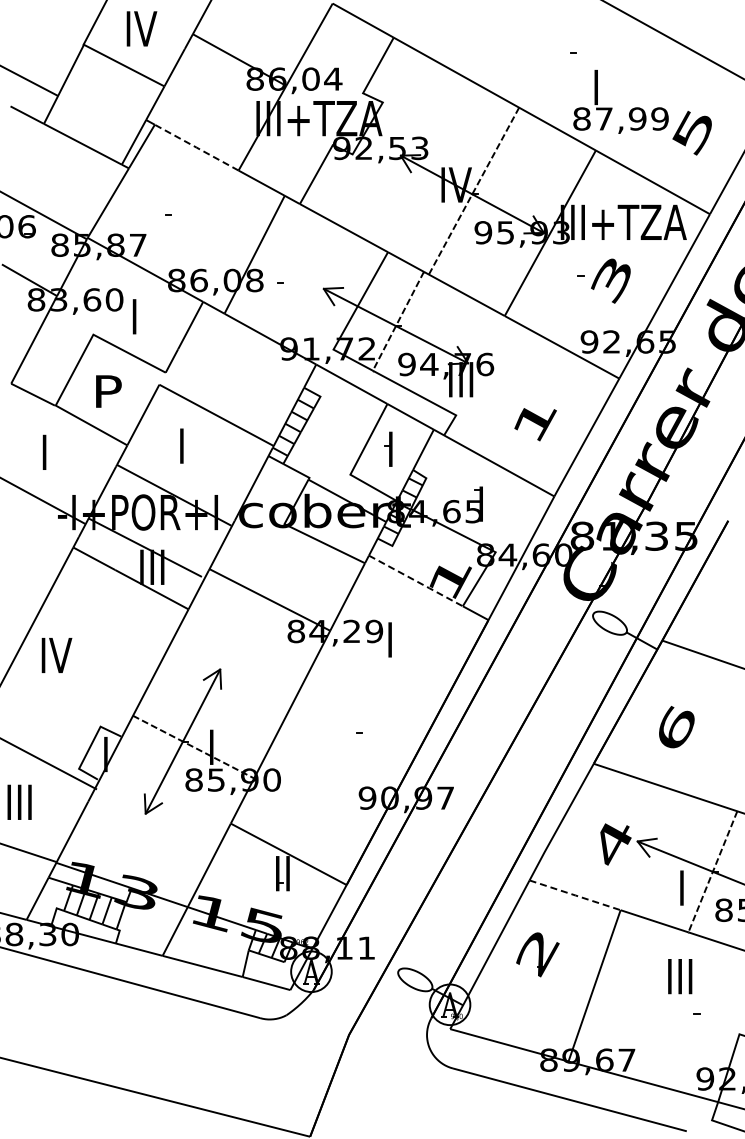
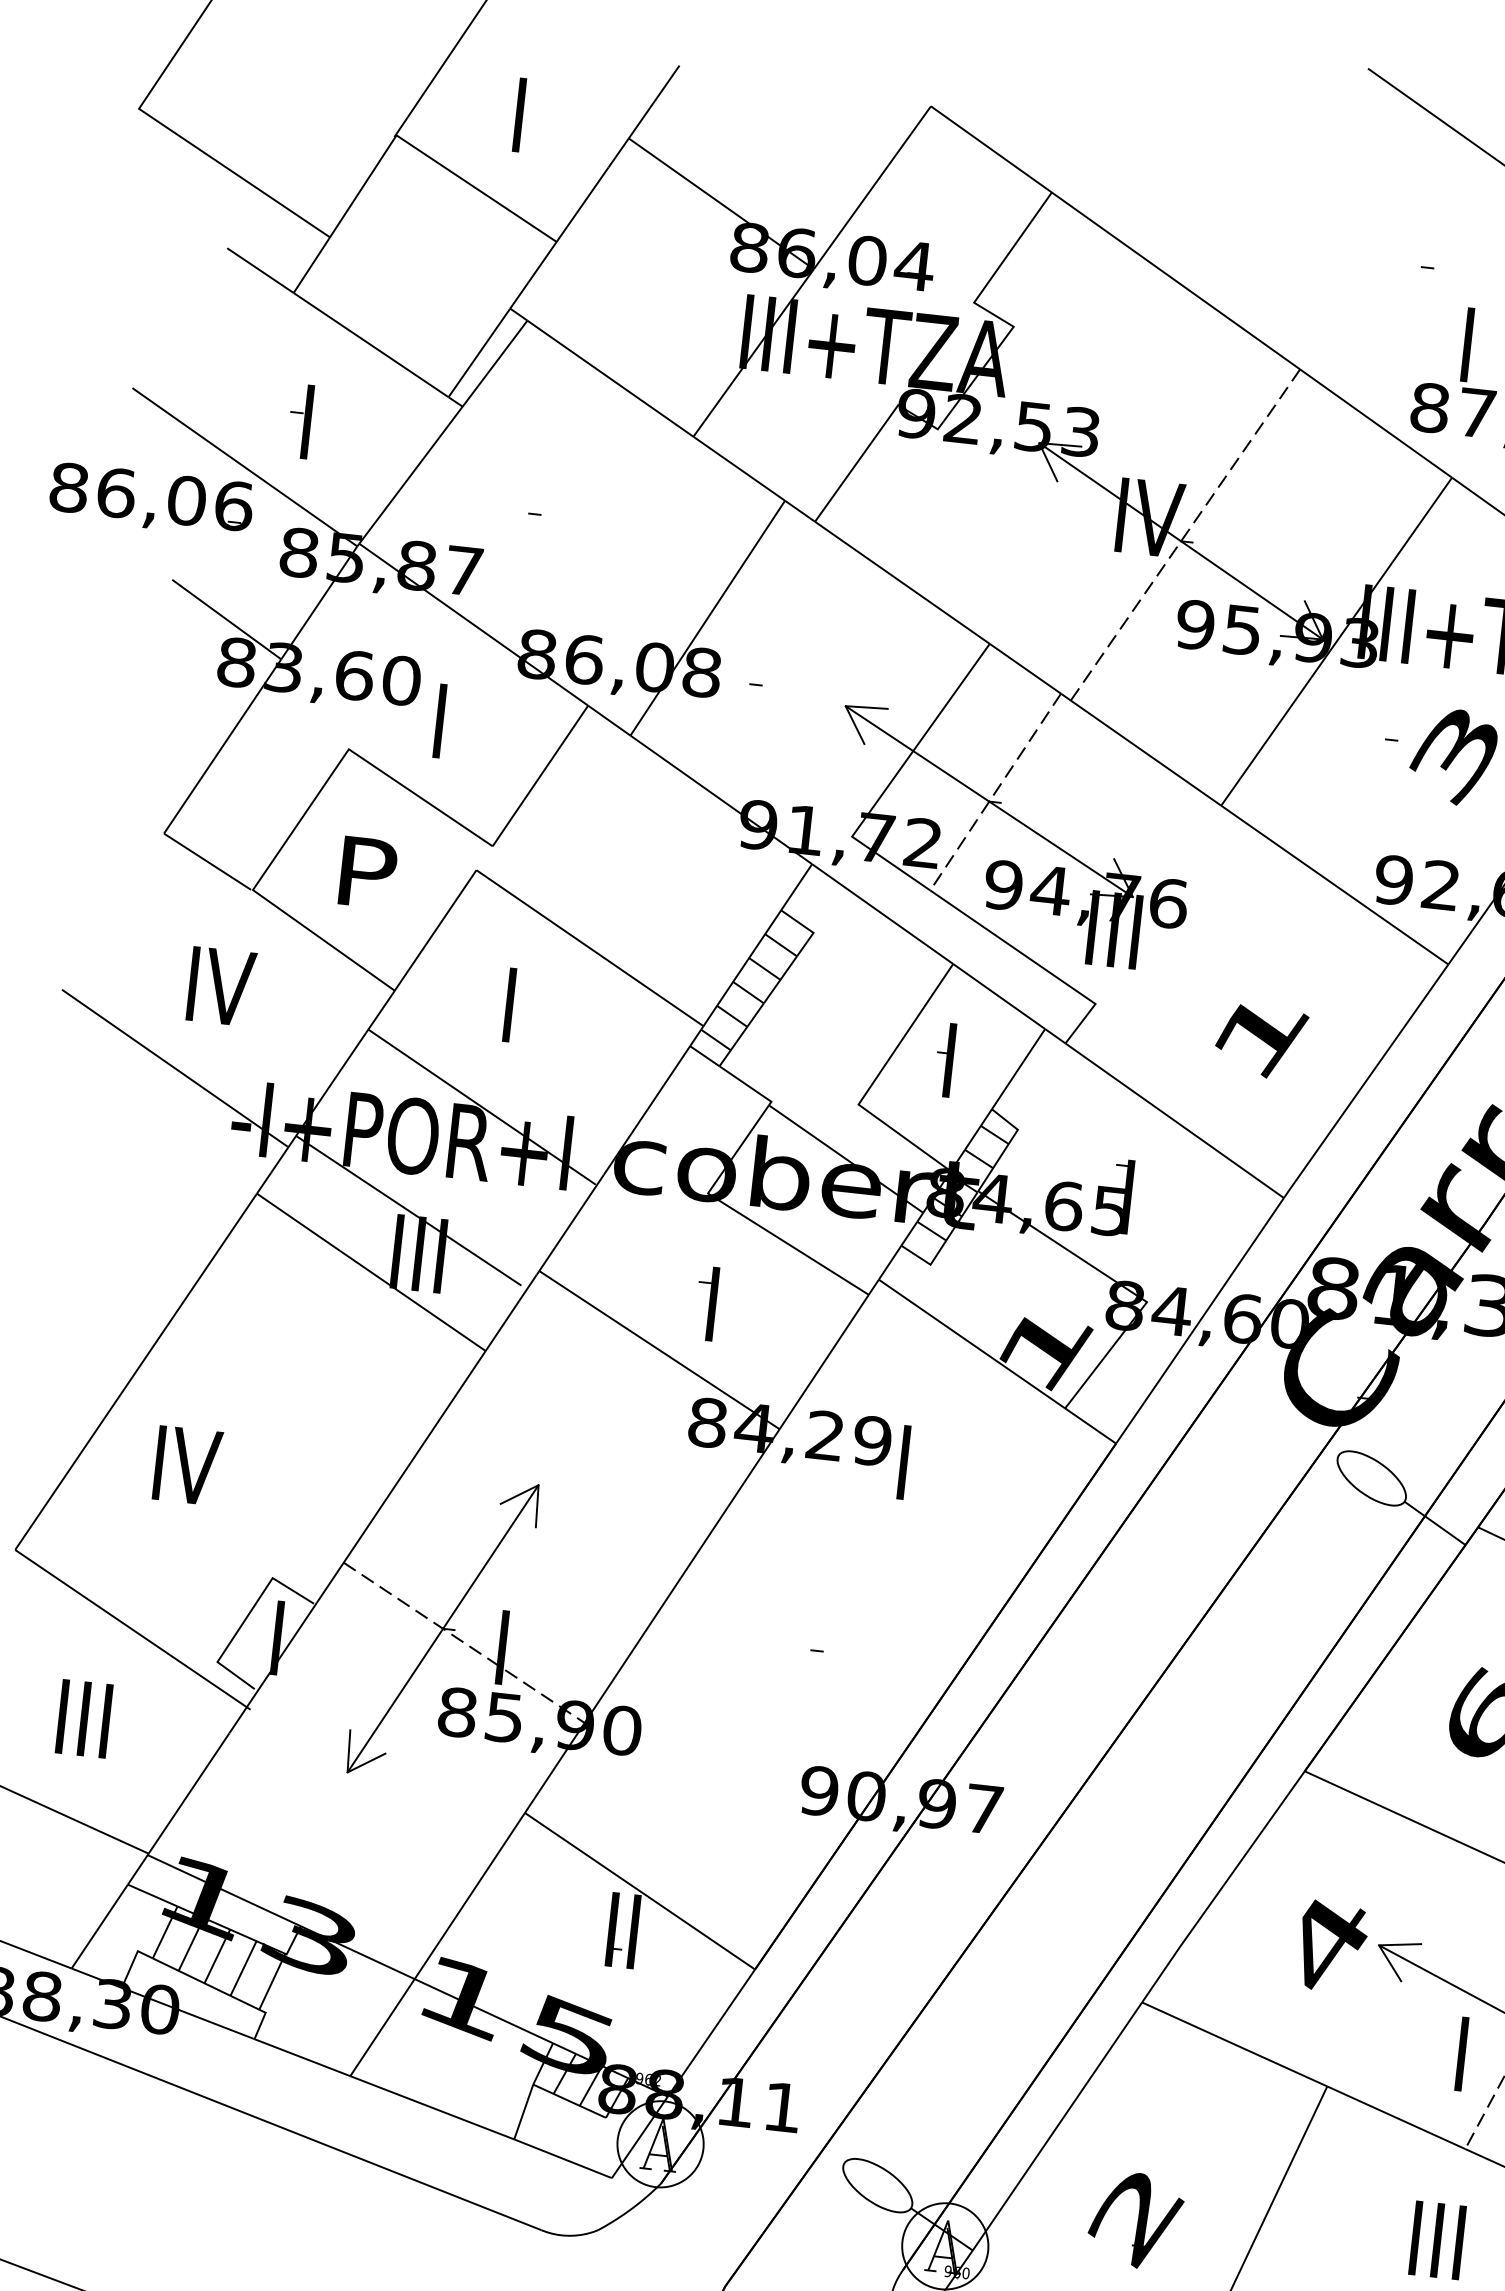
text: (141, 28) -> (521, 114), IV -> I
line: (196, 147) -> (610, 378), dashed -> solid
part: (53, 183) -> (299, 420), added
text: (45, 451) -> (220, 984), I -> IV
part: (289, 575) -> (706, 1303), added
line: (417, 581) -> (975, 1345), dashed -> solid
text: (56, 655) -> (186, 1465), moved
line: (575, 895) -> (1235, 2044), dashed -> solid
part: (537, 954) -> (1135, 2219), moved

